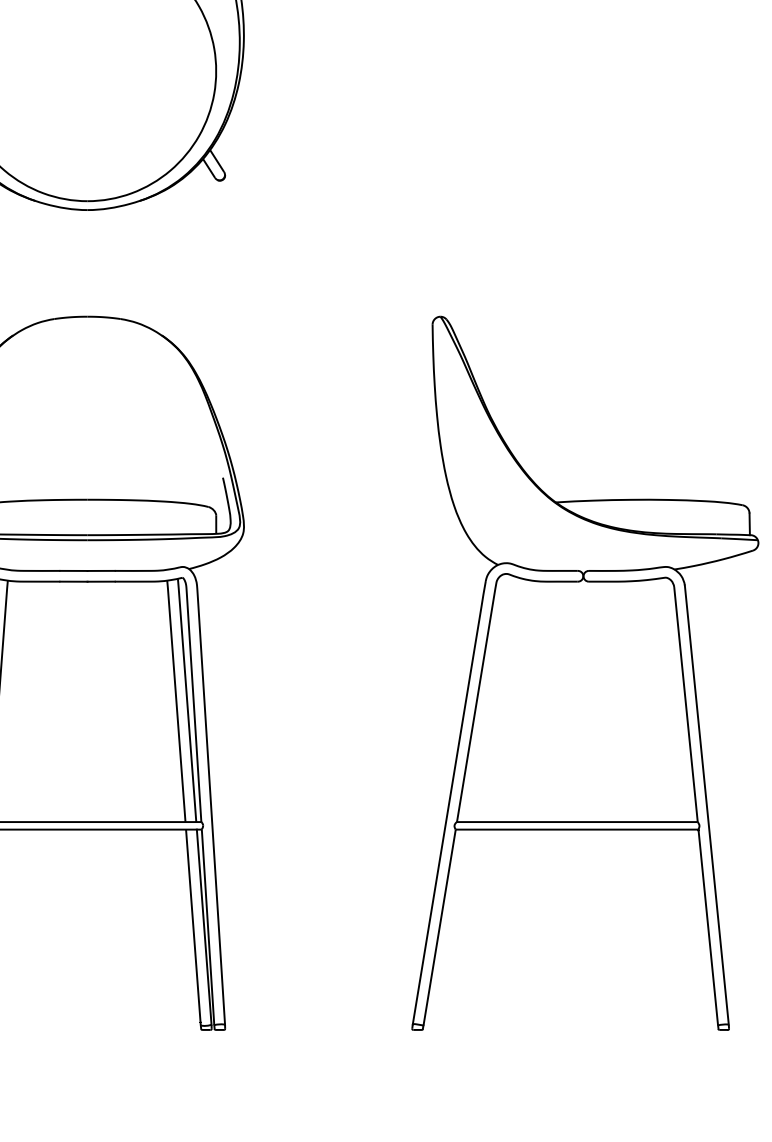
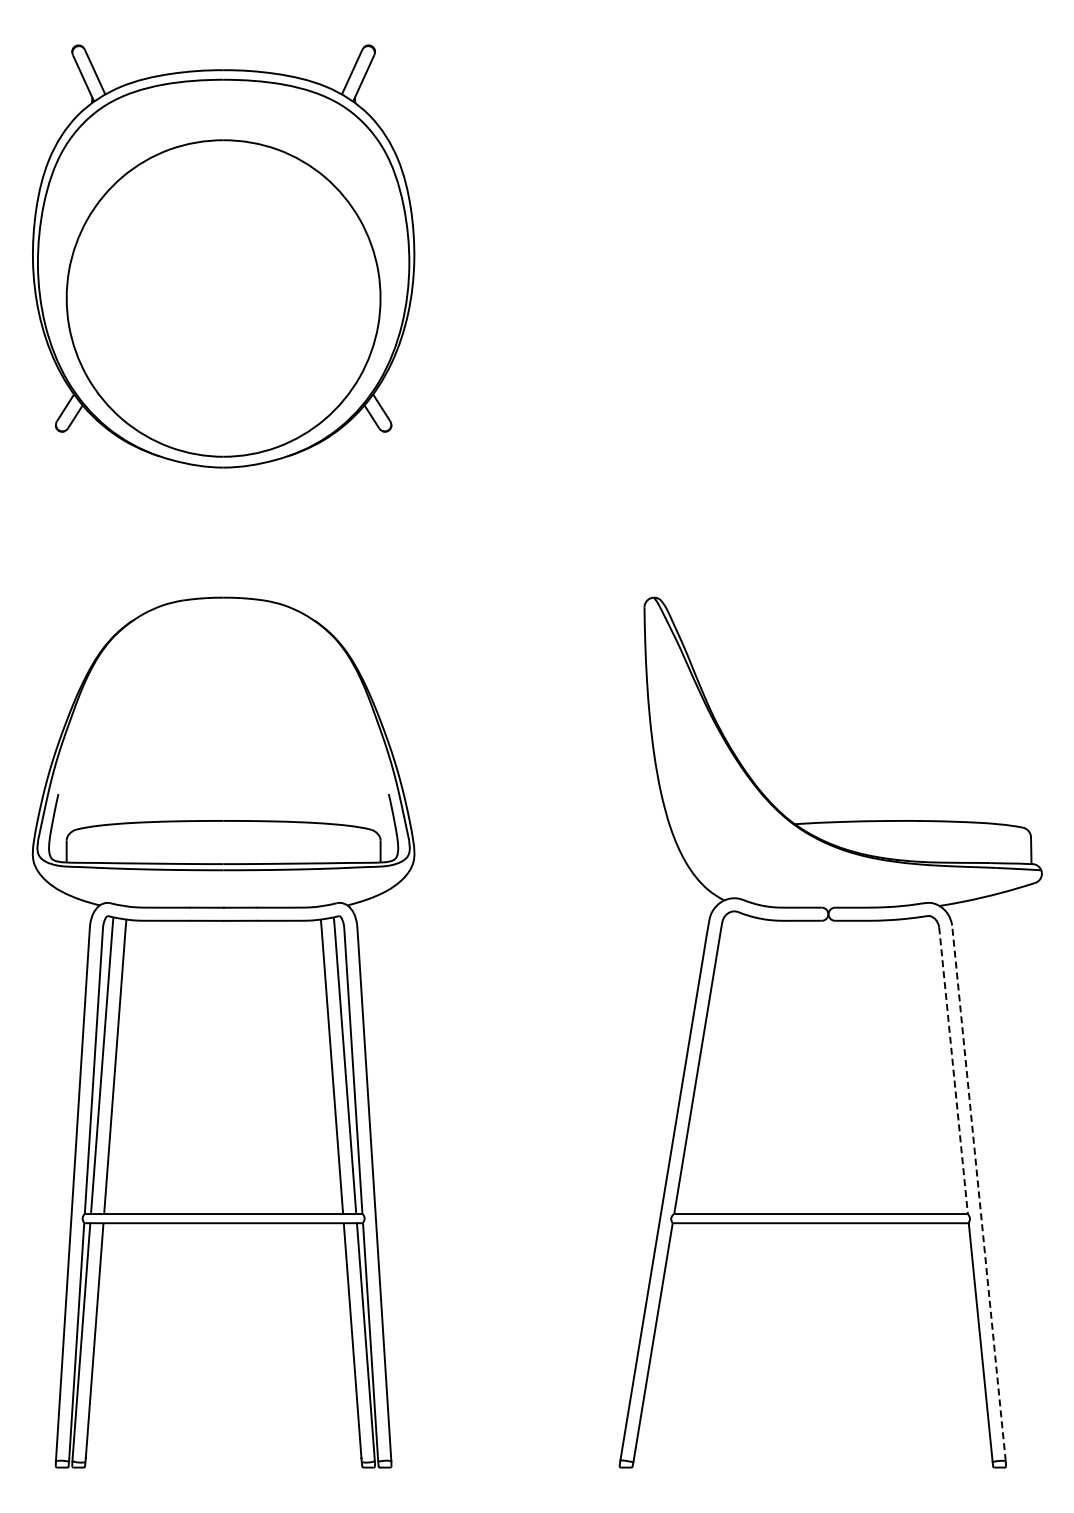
line: (685, 705) -> (953, 1071), solid -> dashed
line: (706, 804) -> (978, 1192), solid -> dashed

